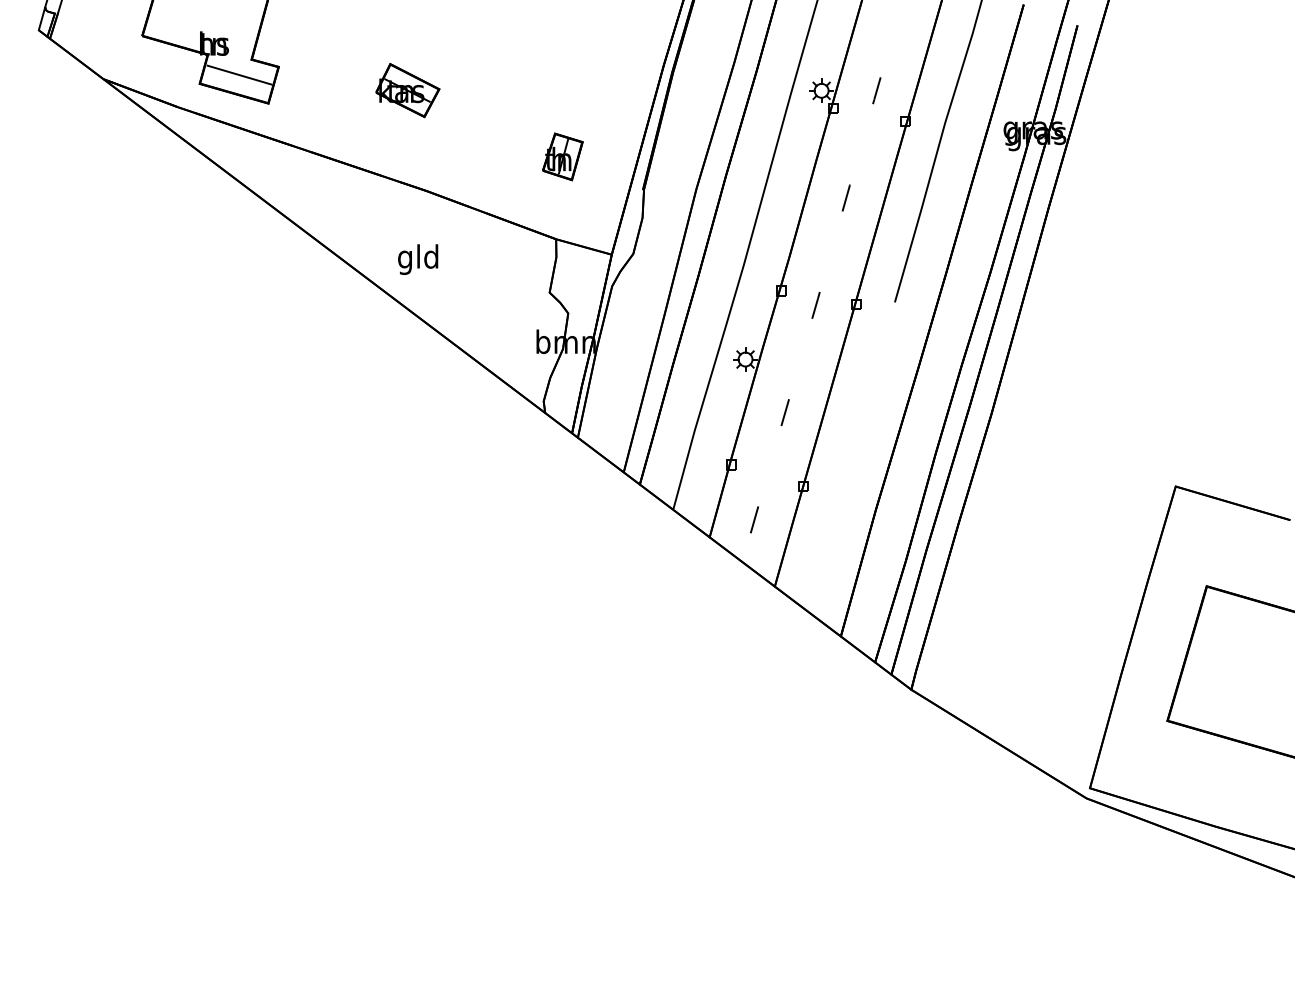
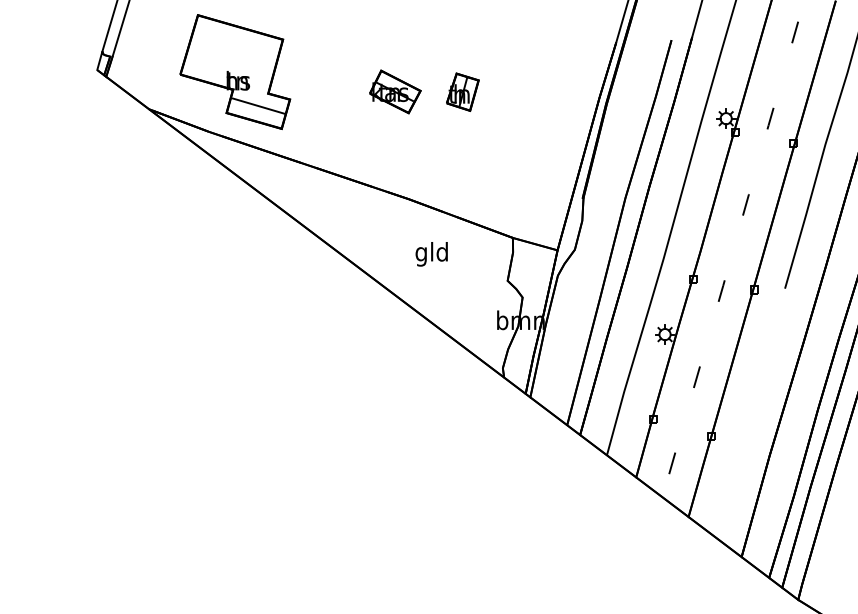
part: (407, 90) -> (395, 91), moved
part: (562, 156) -> (462, 91), moved
text: (418, 259) -> (432, 254), moved

